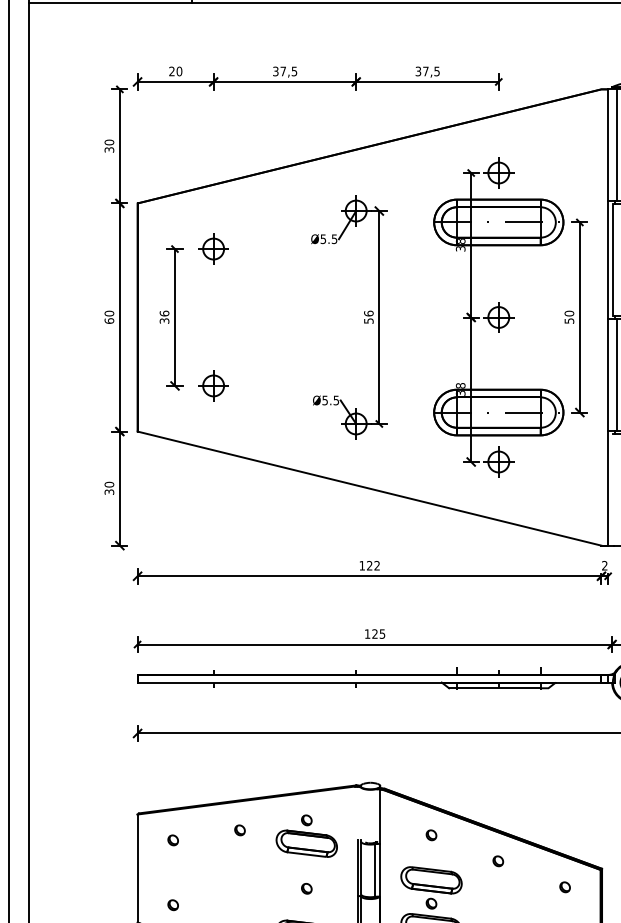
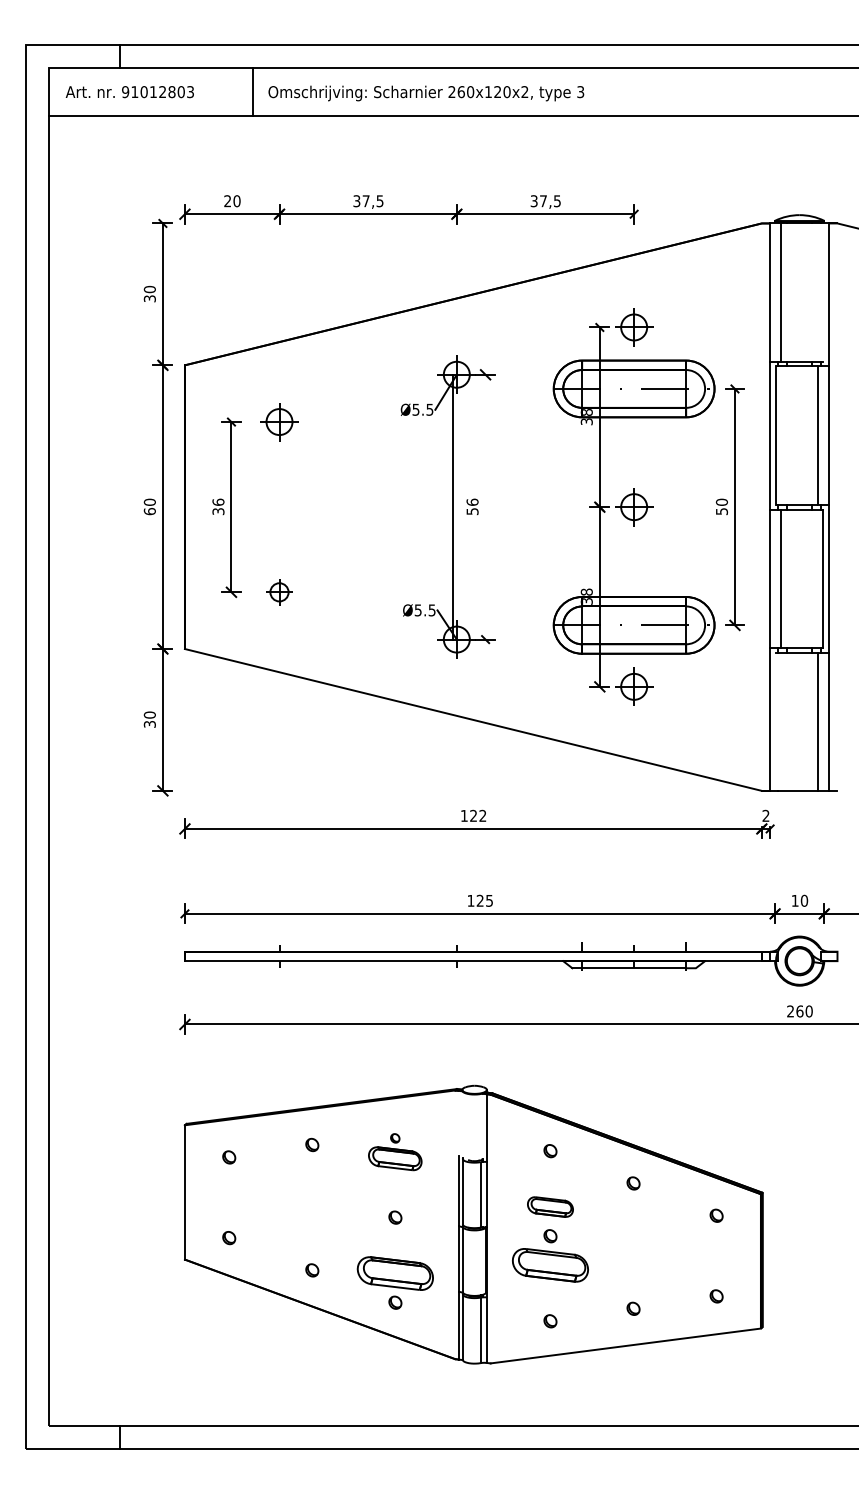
line: (379, 316) -> (452, 506), moved
part: (213, 386) -> (279, 592), size x0.7
part: (306, 835) -> (394, 1151), size x0.7
part: (431, 879) -> (550, 1206), size x0.6

